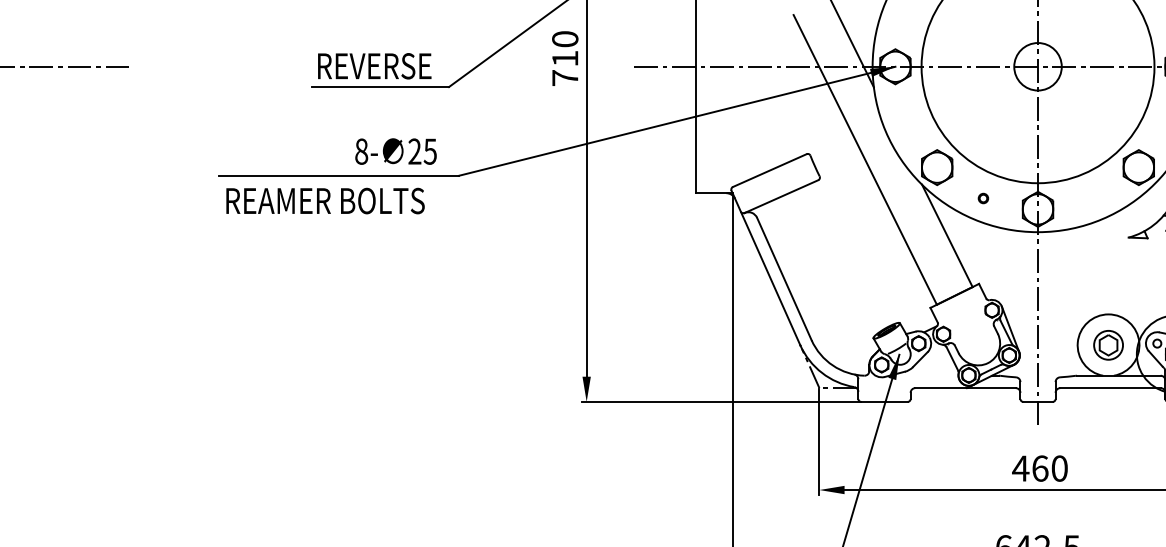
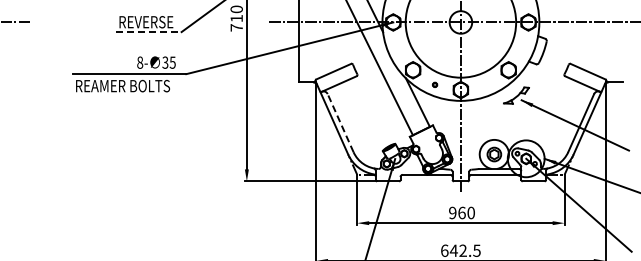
line: (381, 87) -> (149, 32), solid -> dashed
text: (415, 151) -> (165, 62), 25 -> 35
line: (784, 279) -> (340, 123), solid -> dashed
text: (1020, 467) -> (452, 212), 460 -> 960

